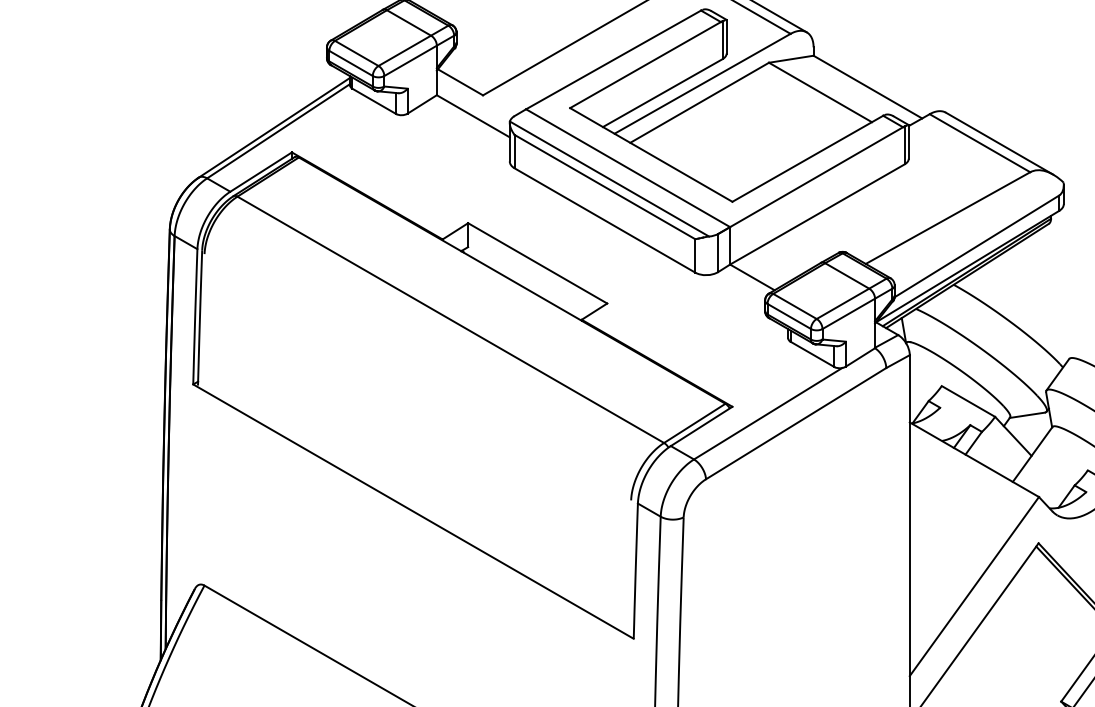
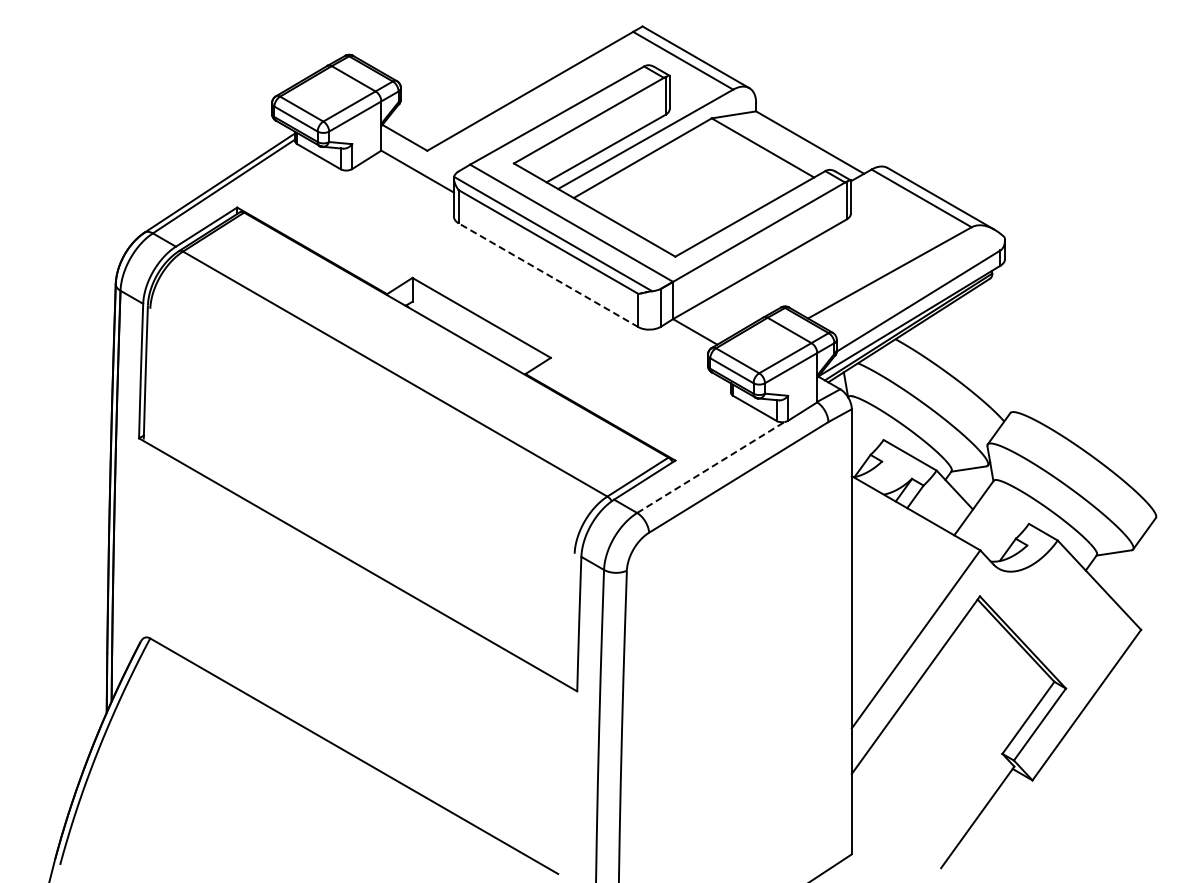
line: (604, 220) -> (548, 275), solid -> dashed
line: (767, 413) -> (710, 467), solid -> dashed

